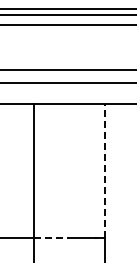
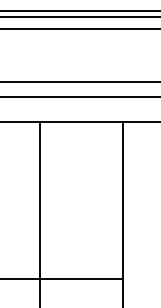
line: (105, 170) -> (123, 199), dashed -> solid
line: (51, 238) -> (60, 279), dashed -> solid

